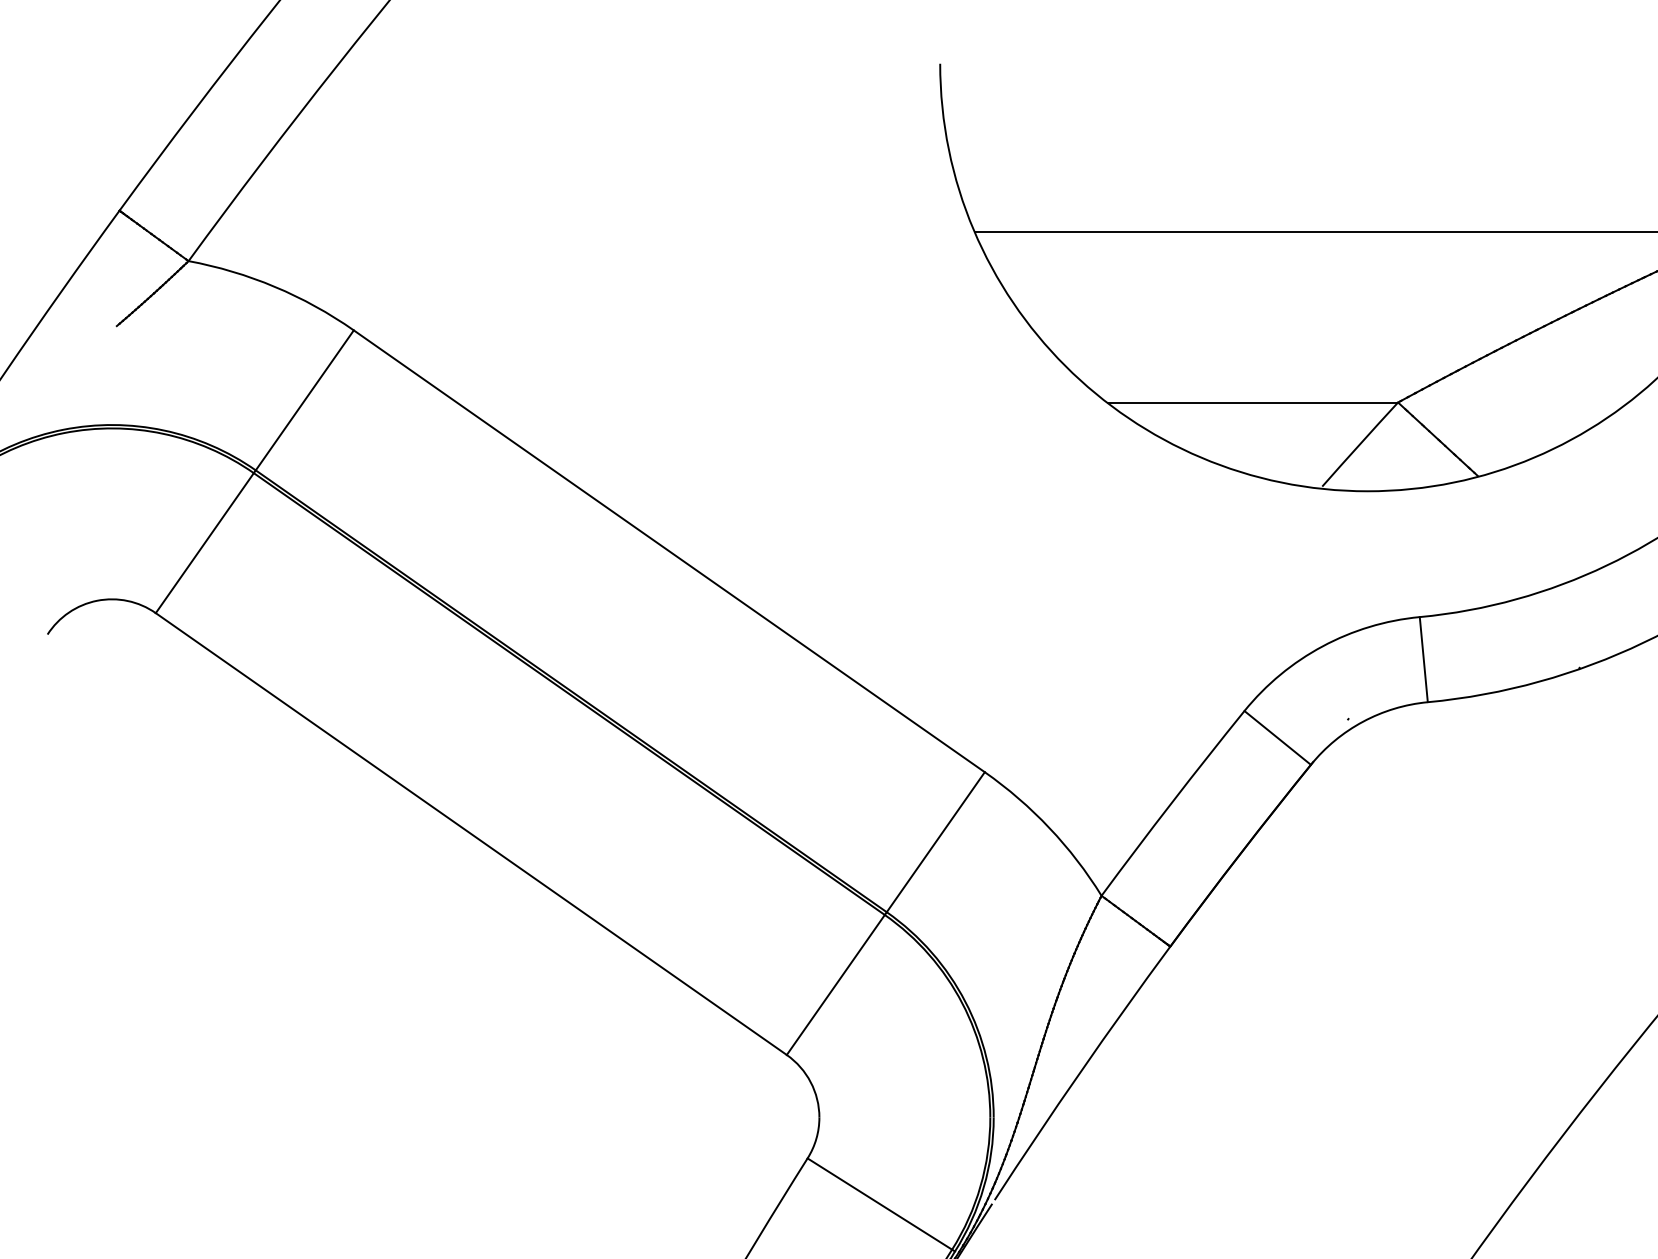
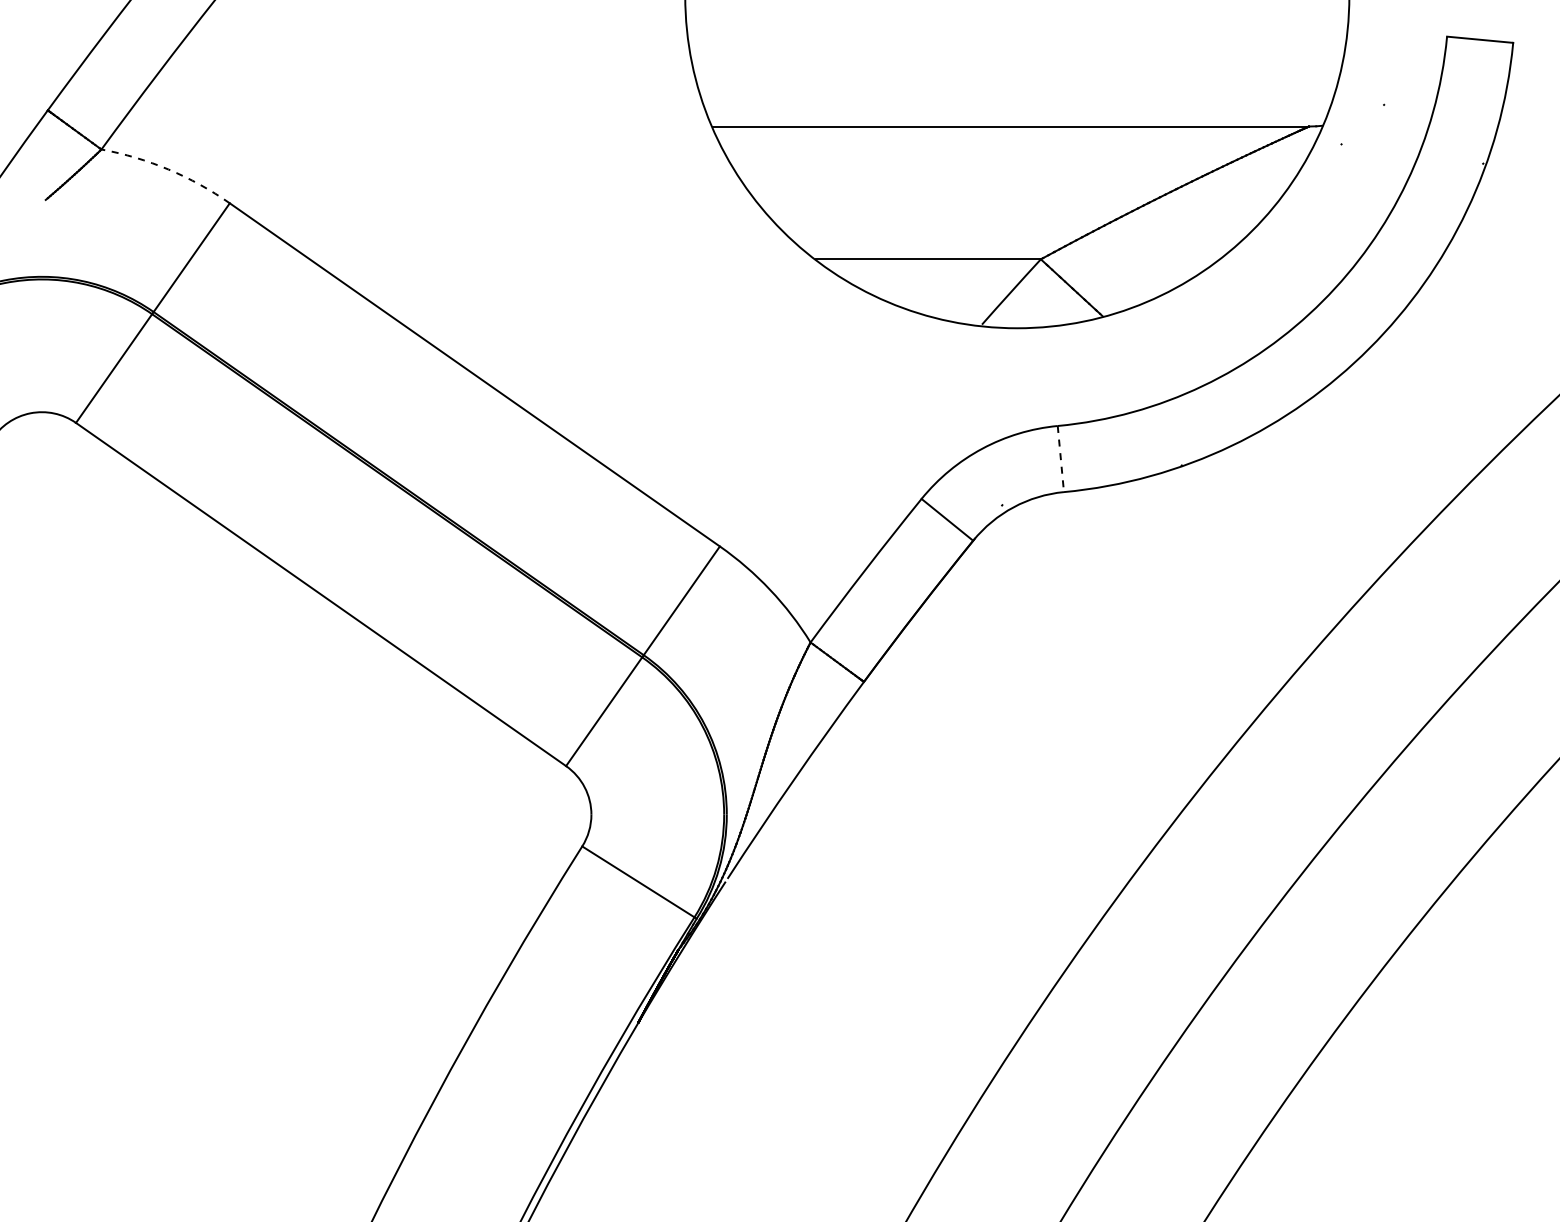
arc: (274, 286) -> (168, 169), solid -> dashed
line: (1423, 660) -> (1060, 459), solid -> dashed

